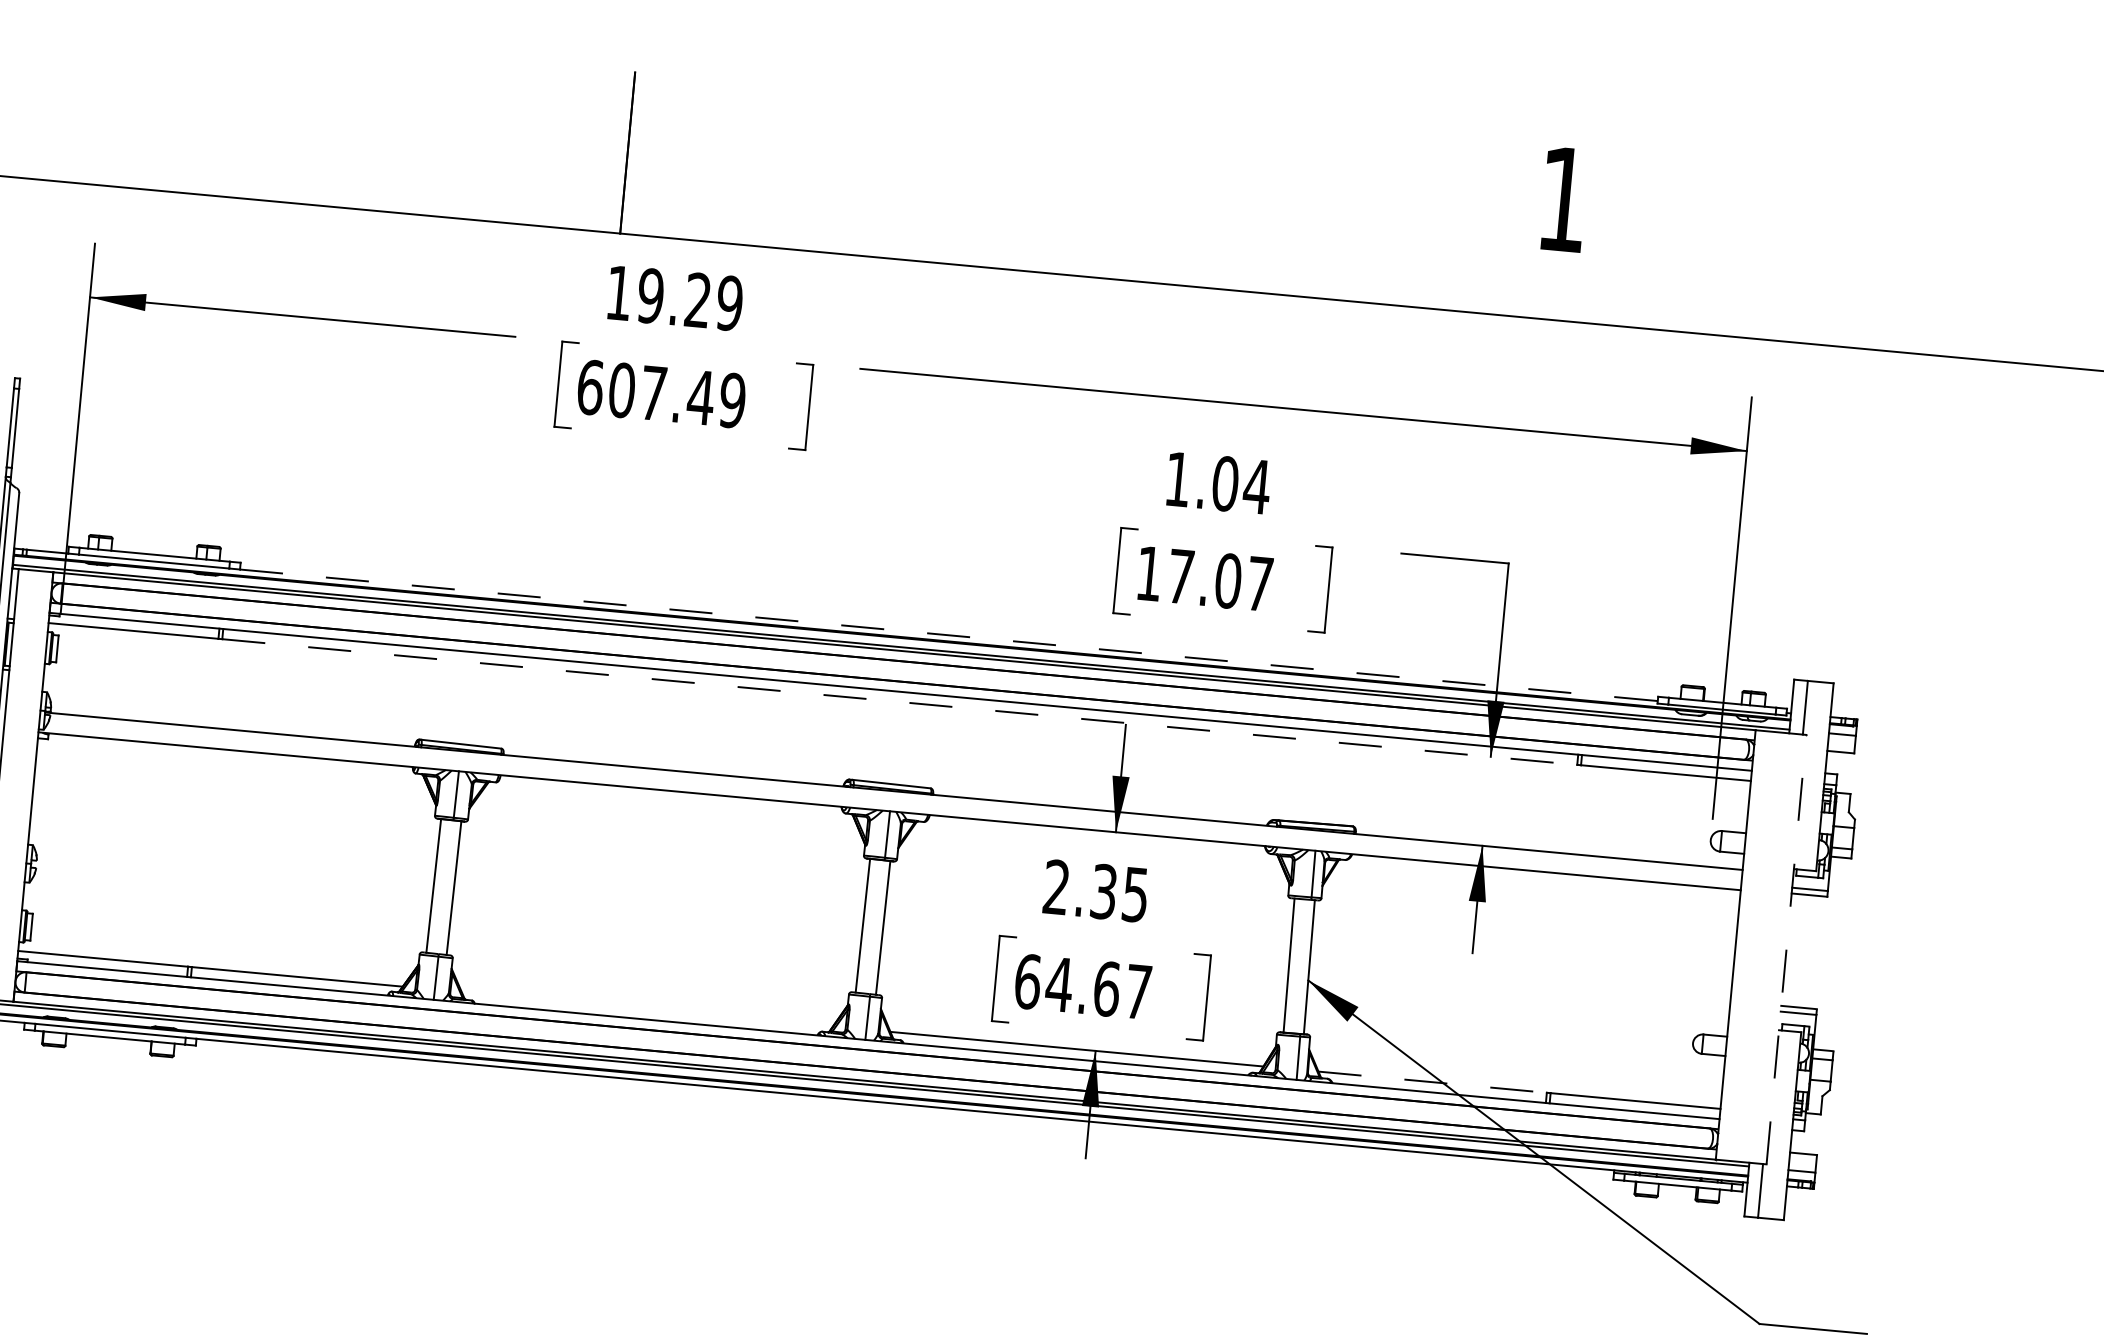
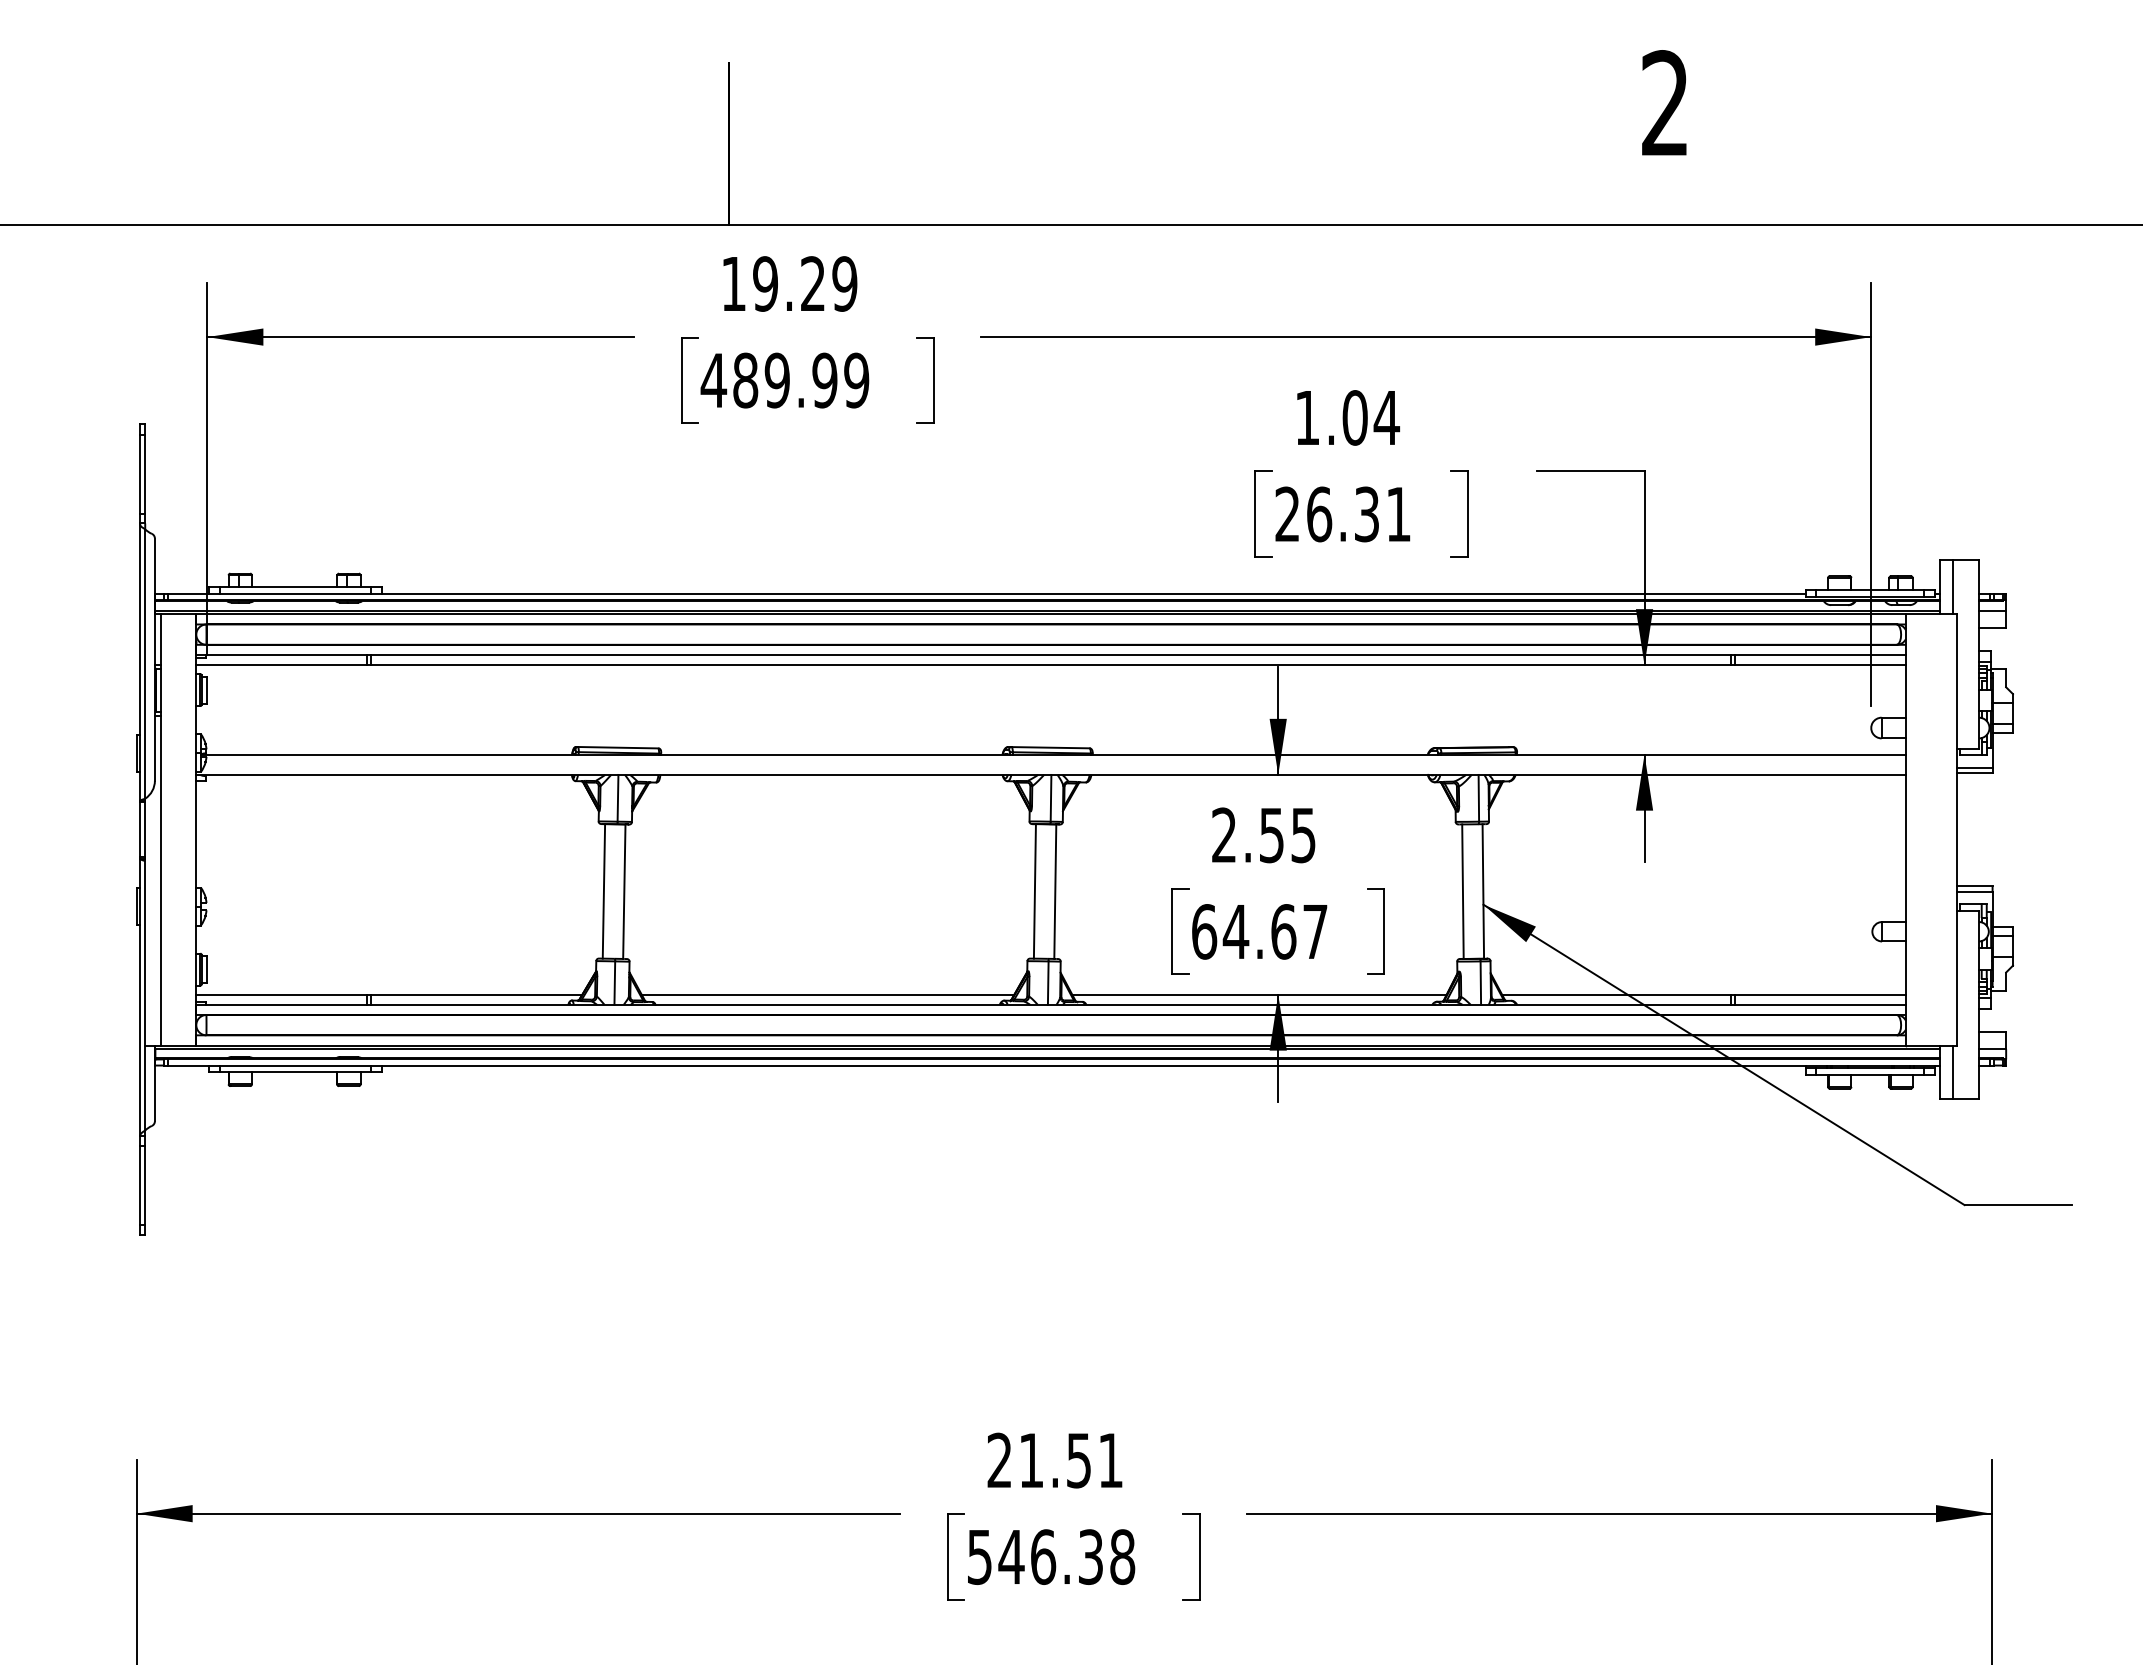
text: (1562, 198) -> (1664, 102), 1 -> 2
text: (645, 392) -> (769, 380), 607.49 -> 489.99
text: (1203, 578) -> (1342, 514), 17.07 -> 26.31
line: (948, 635) -> (1093, 594), dashed -> solid
line: (900, 702) -> (1051, 665), dashed -> solid
text: (1103, 890) -> (1271, 834), 2.35 -> 2.55
line: (1786, 949) -> (1956, 829), dashed -> solid
line: (646, 1009) -> (827, 994), added
line: (1432, 1082) -> (1616, 994), dashed -> solid

